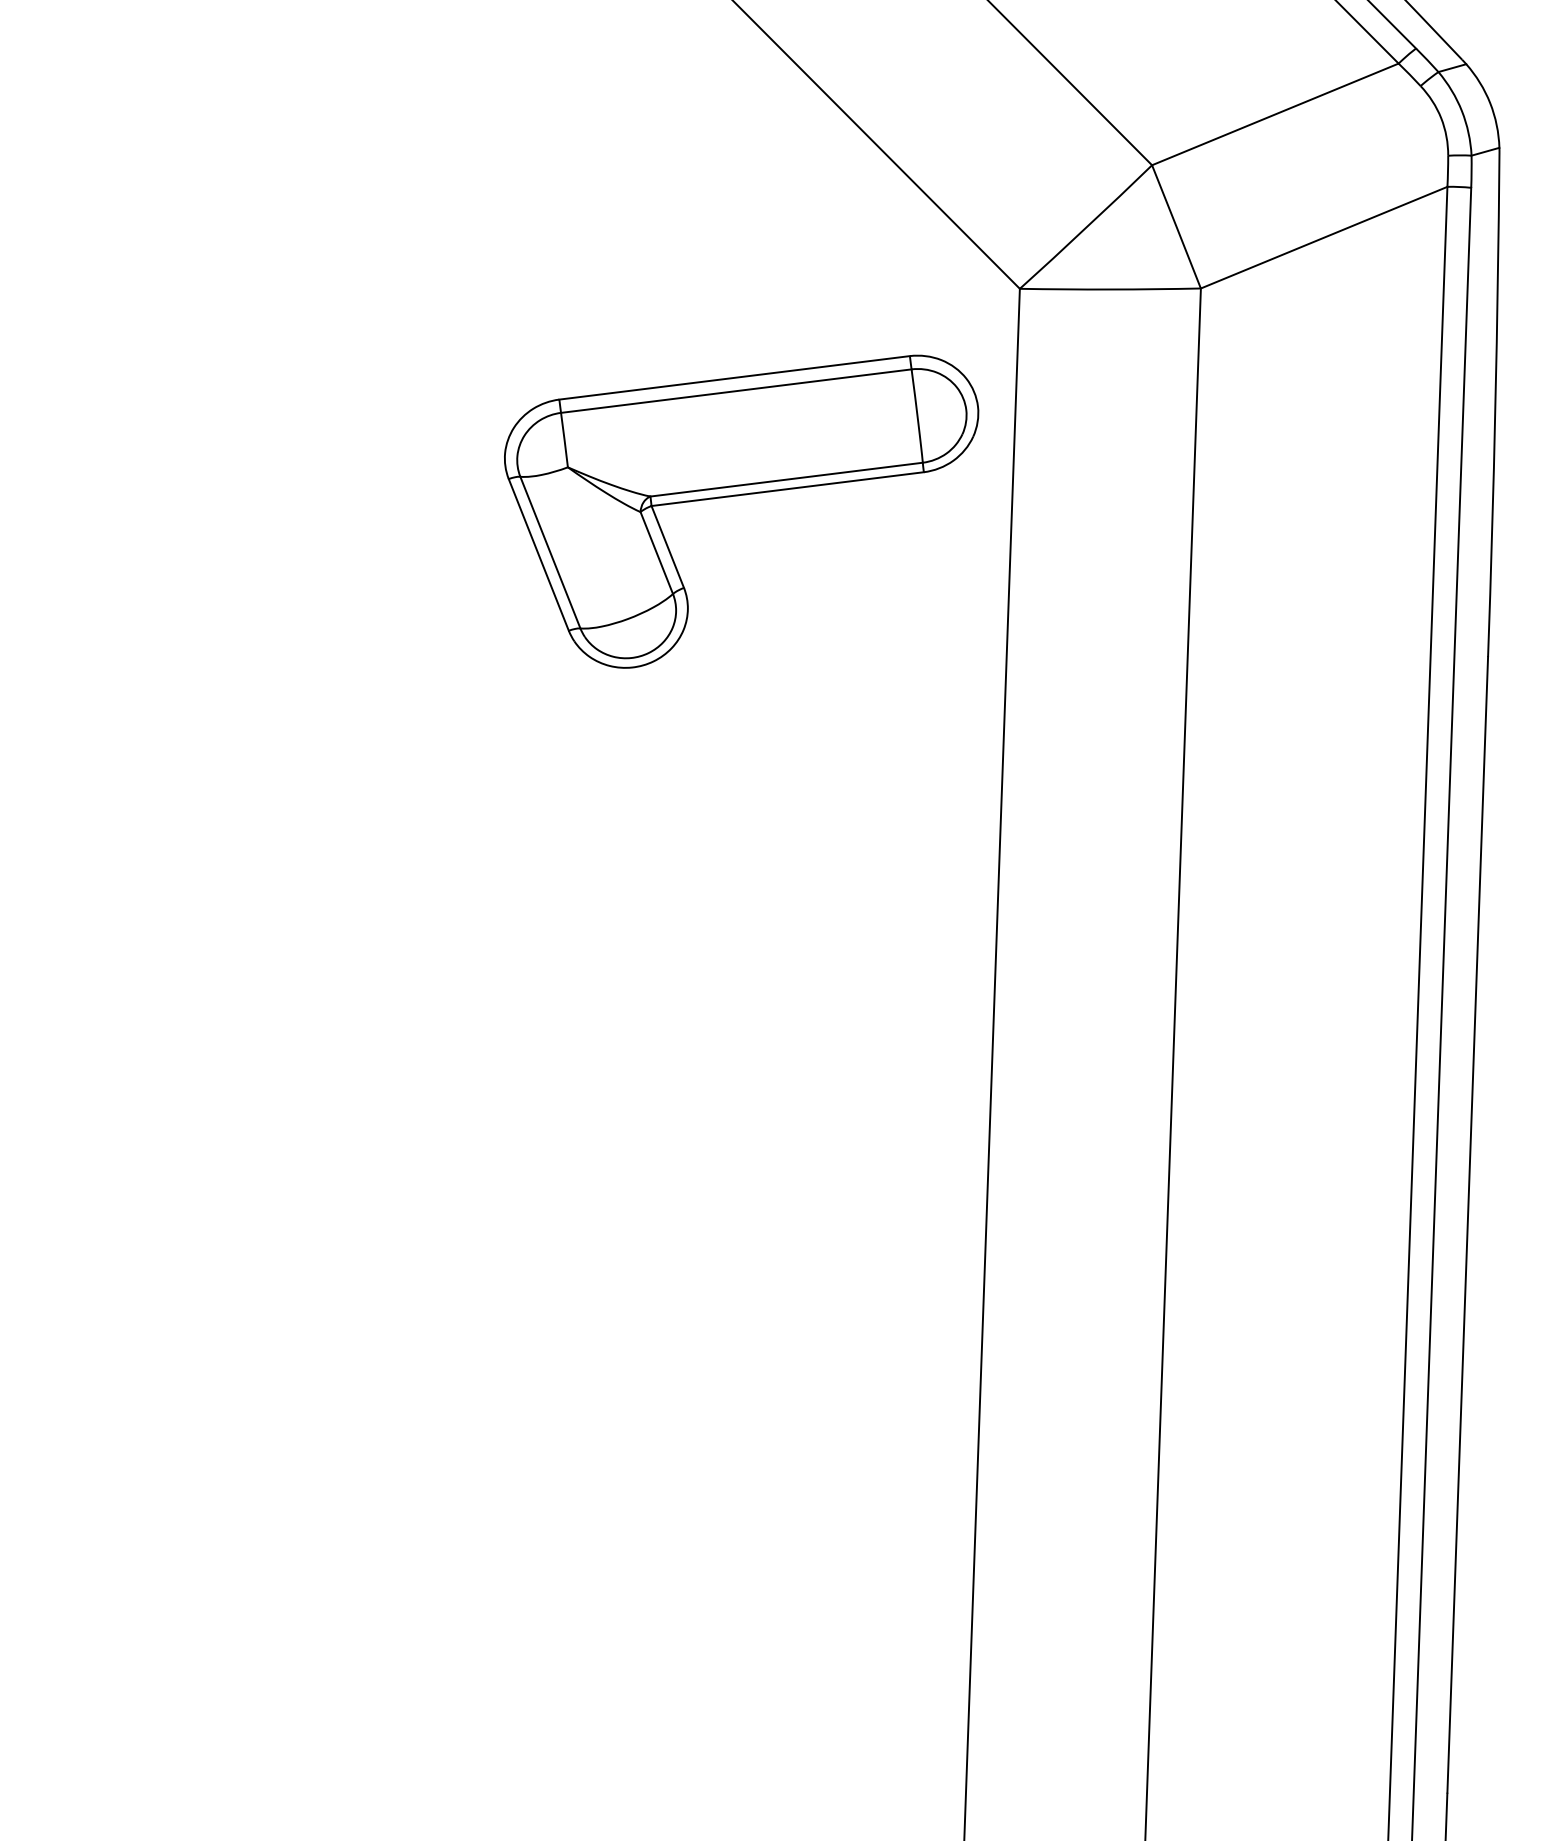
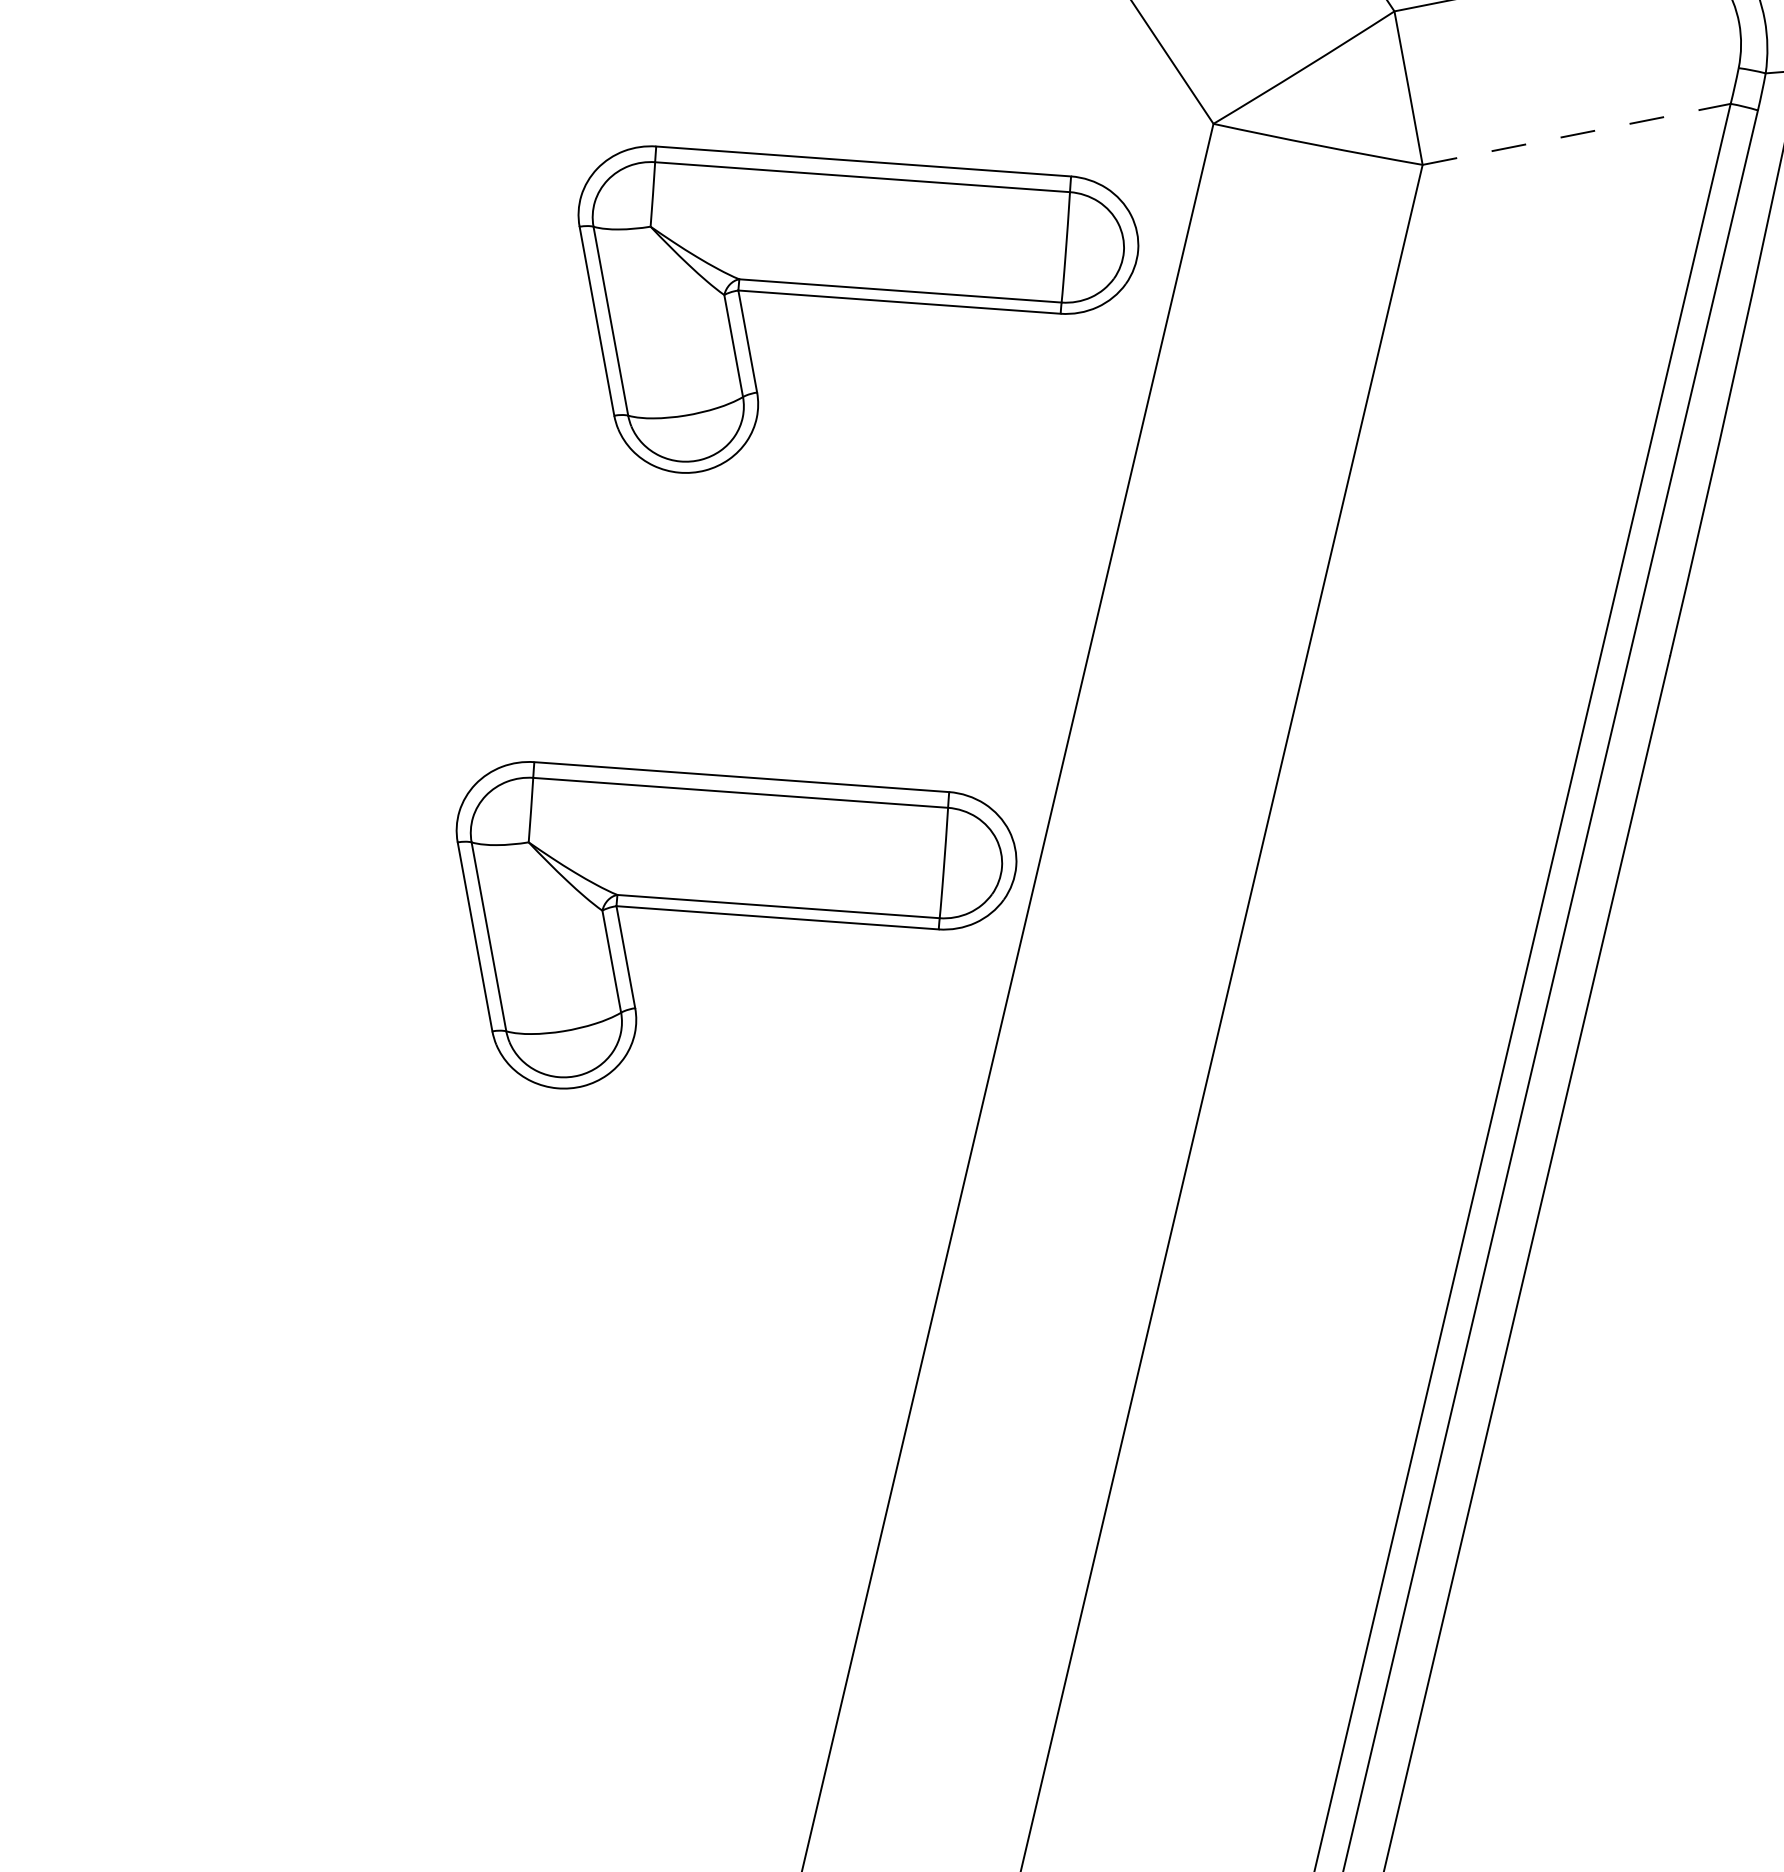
line: (1324, 237) -> (1577, 134), solid -> dashed
part: (738, 1029) -> (719, 915), added

